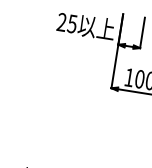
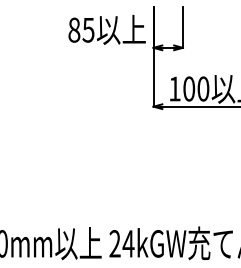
text: (62, 21) -> (74, 29), 25 -> 85

